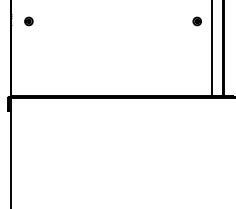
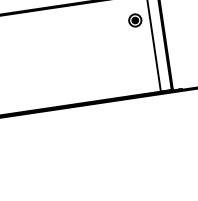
part: (196, 21) -> (134, 20), size x1.6

